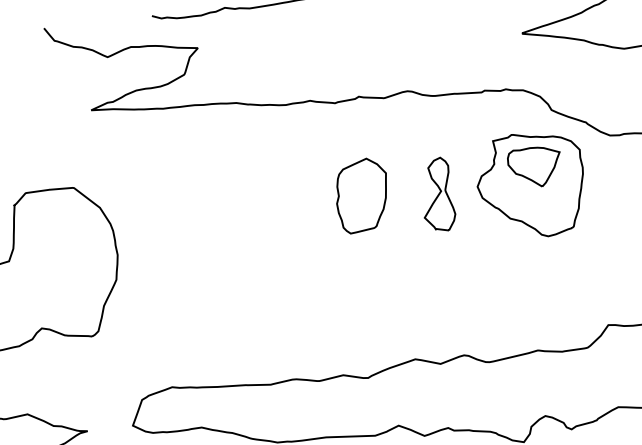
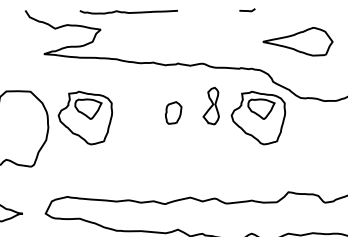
part: (435, 193) -> (210, 105), moved
part: (361, 194) -> (173, 112), size x0.6
part: (188, 225) -> (85, 117), added

